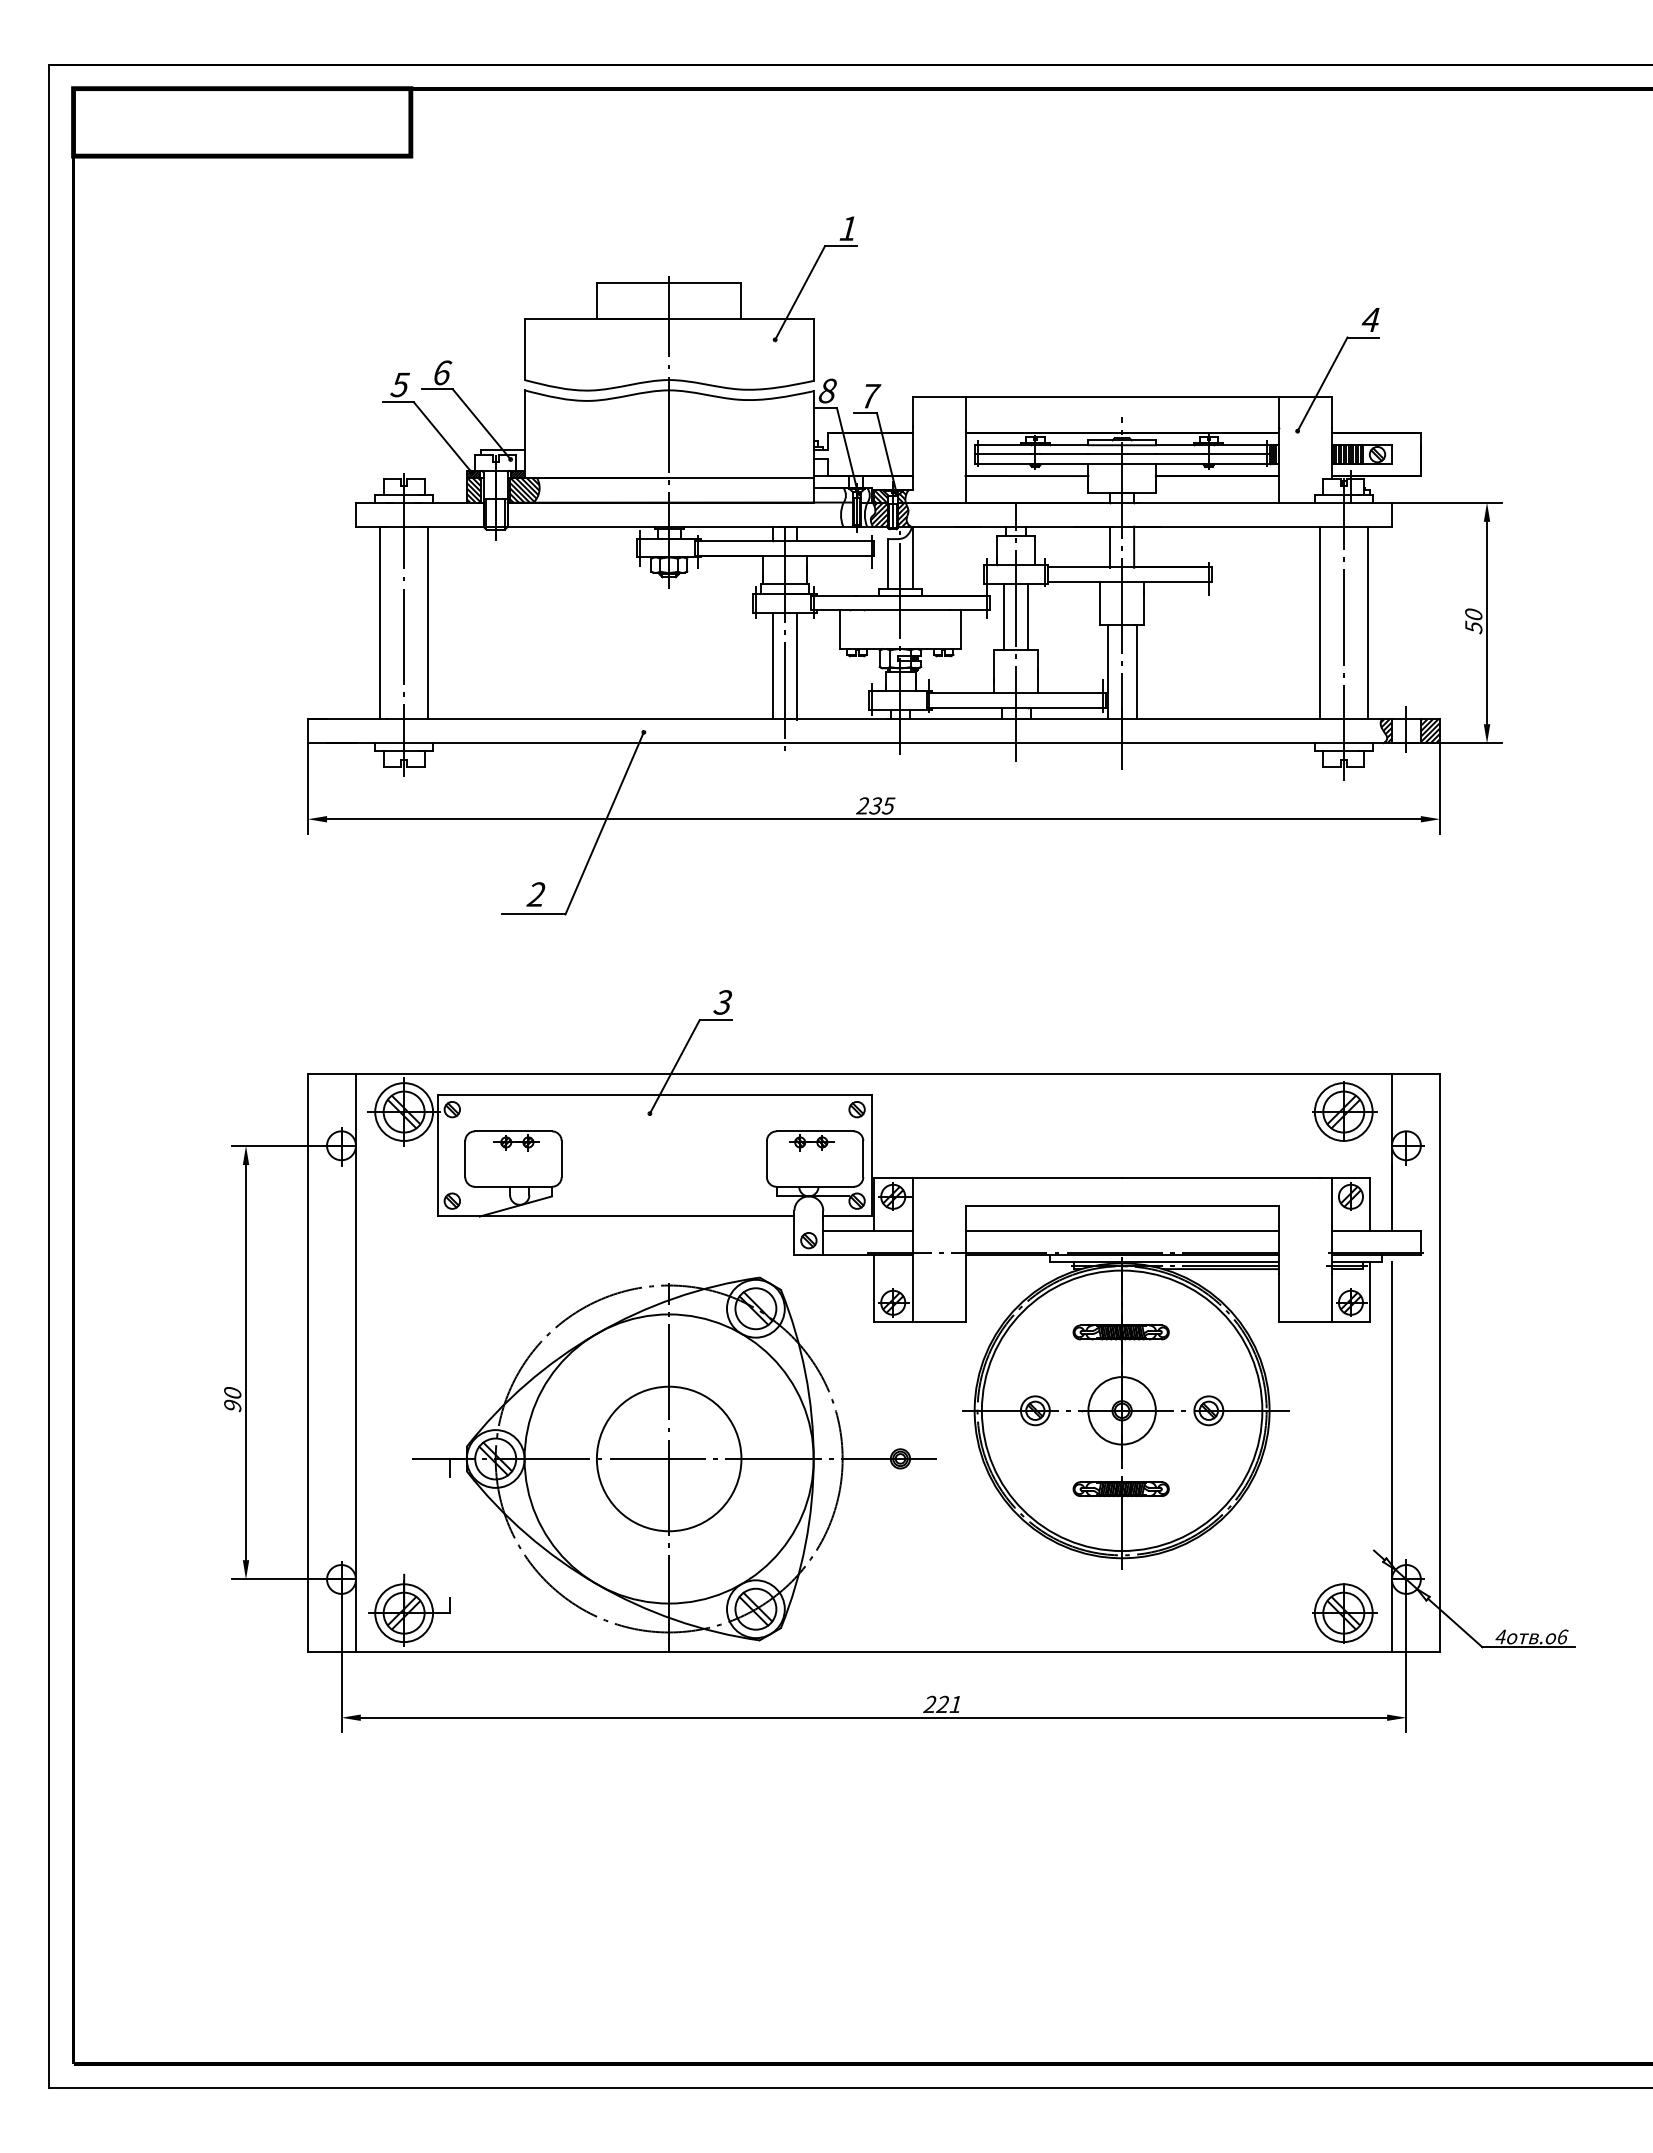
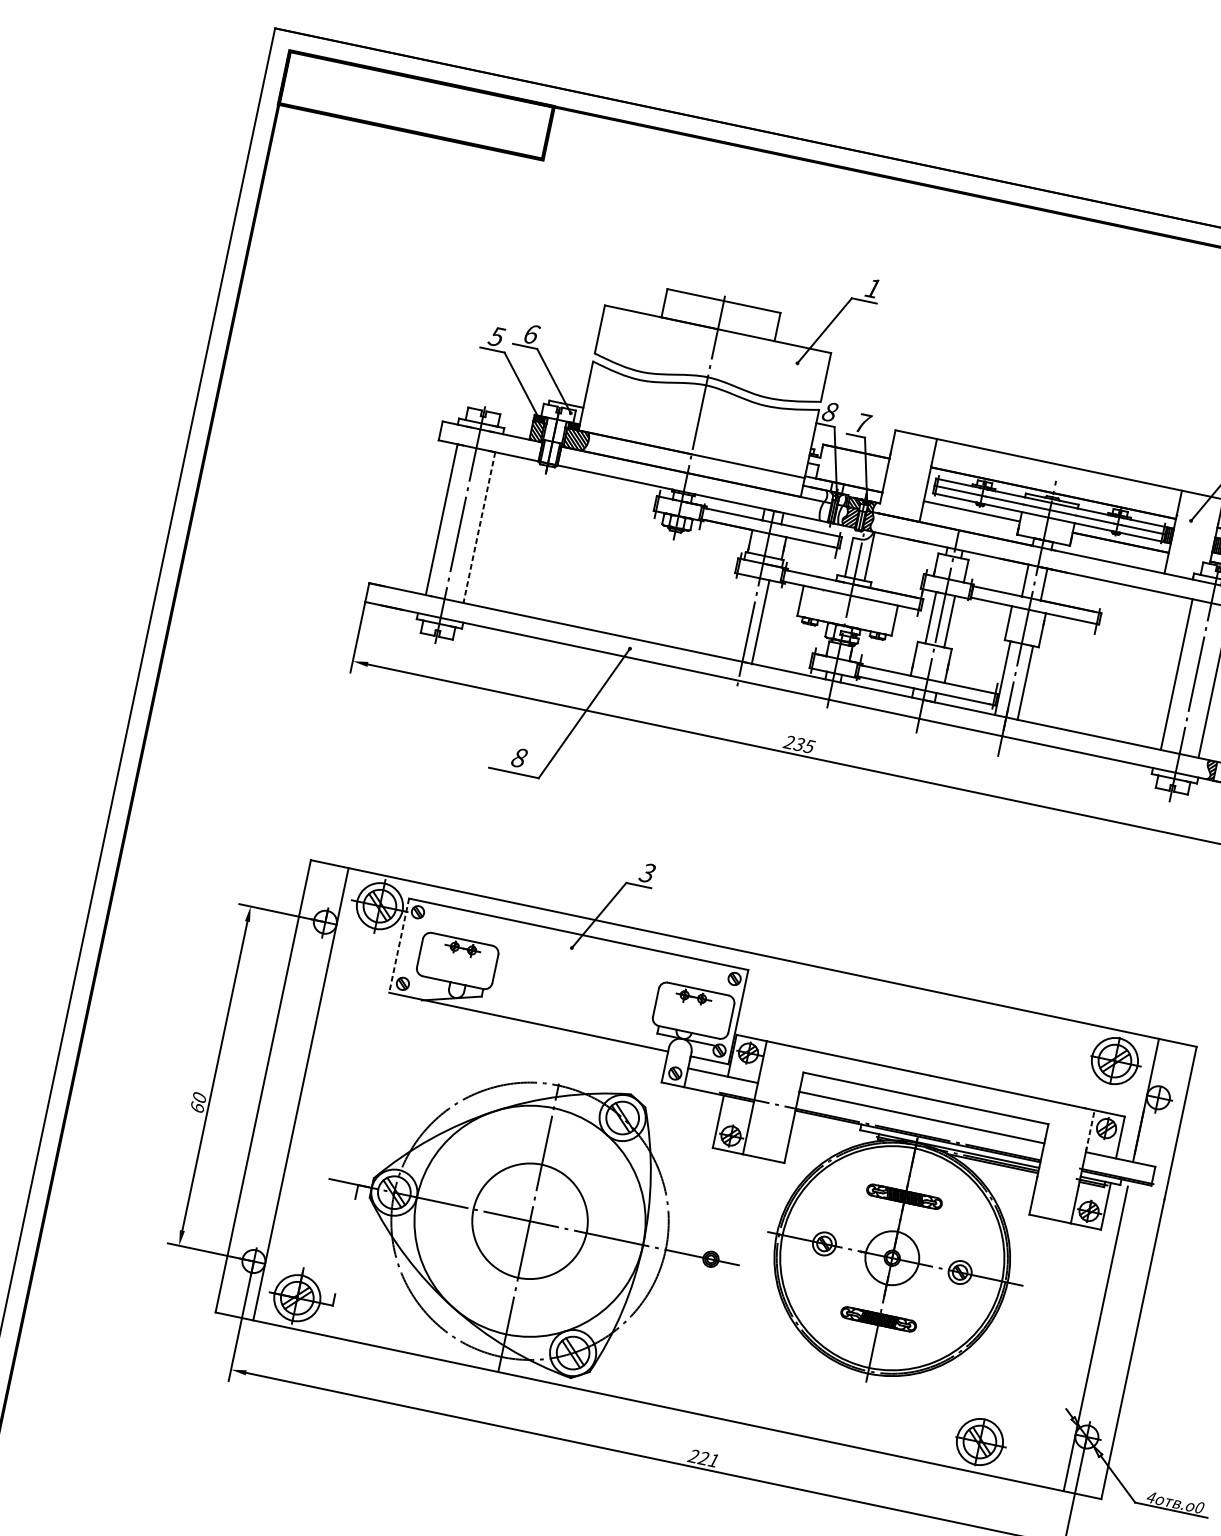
line: (428, 623) -> (479, 528), solid -> dashed
line: (772, 665) -> (741, 617), removed
text: (535, 894) -> (518, 757), 2 -> 8
line: (437, 1155) -> (398, 945), solid -> dashed
line: (1331, 1204) -> (1090, 1131), solid -> dashed
text: (232, 1405) -> (197, 1107), 90 -> 60
part: (1344, 1613) -> (980, 1442), moved
text: (1563, 1636) -> (1200, 1507), .o6 -> .o0

